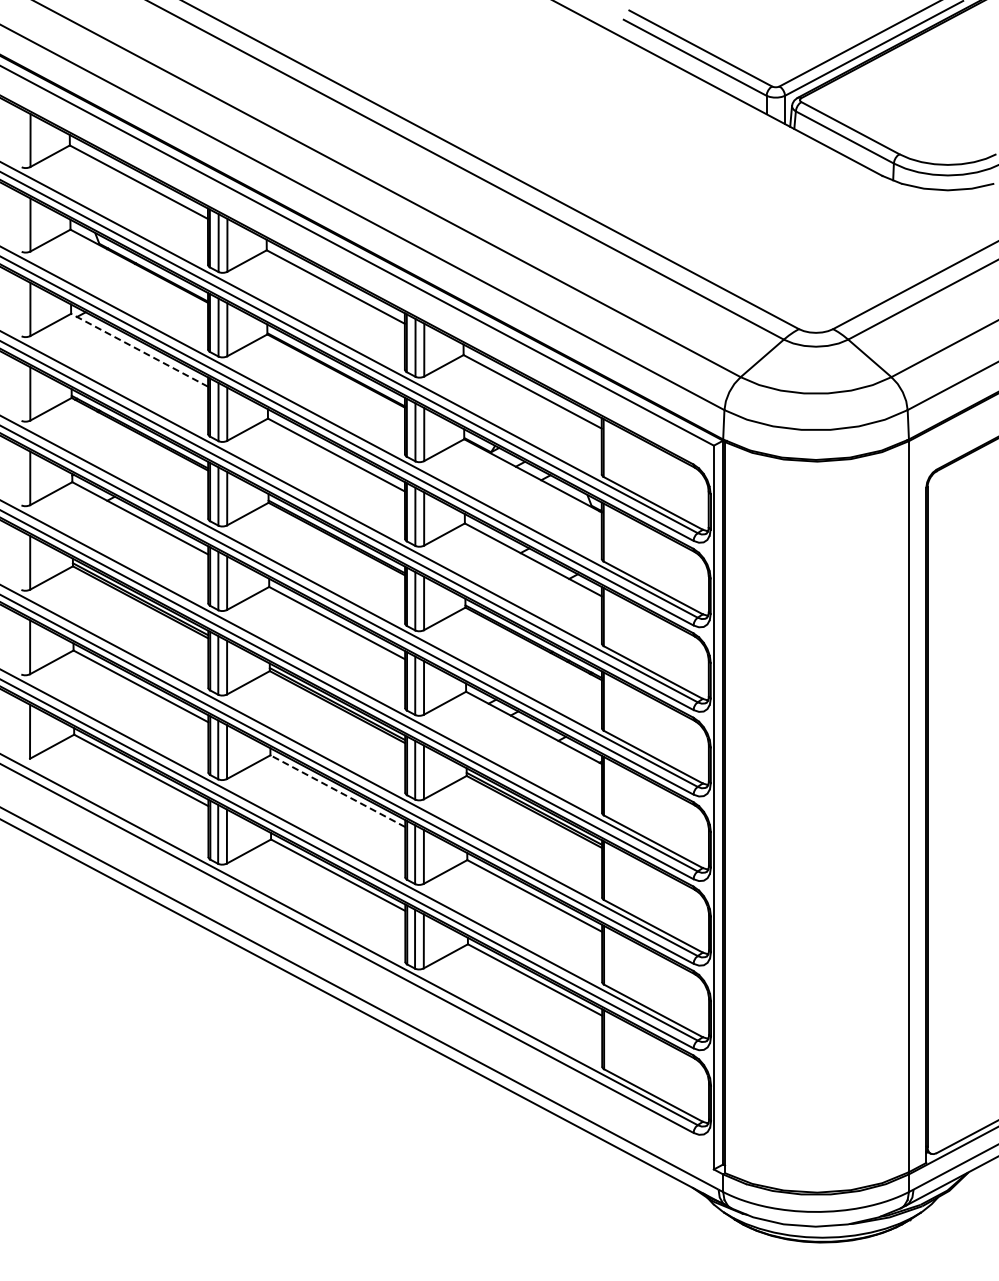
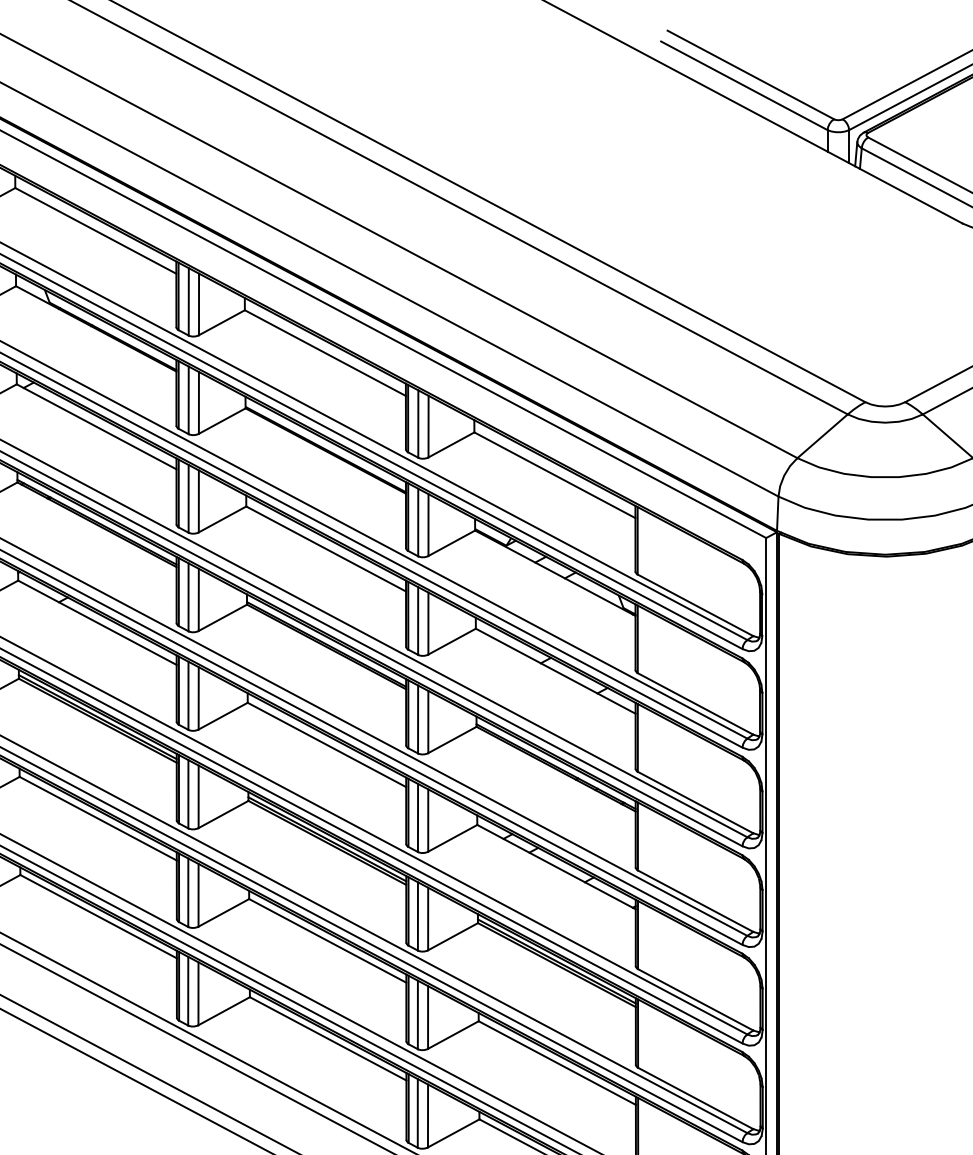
line: (139, 350) -> (96, 427), dashed -> solid
line: (337, 790) -> (327, 940), dashed -> solid

